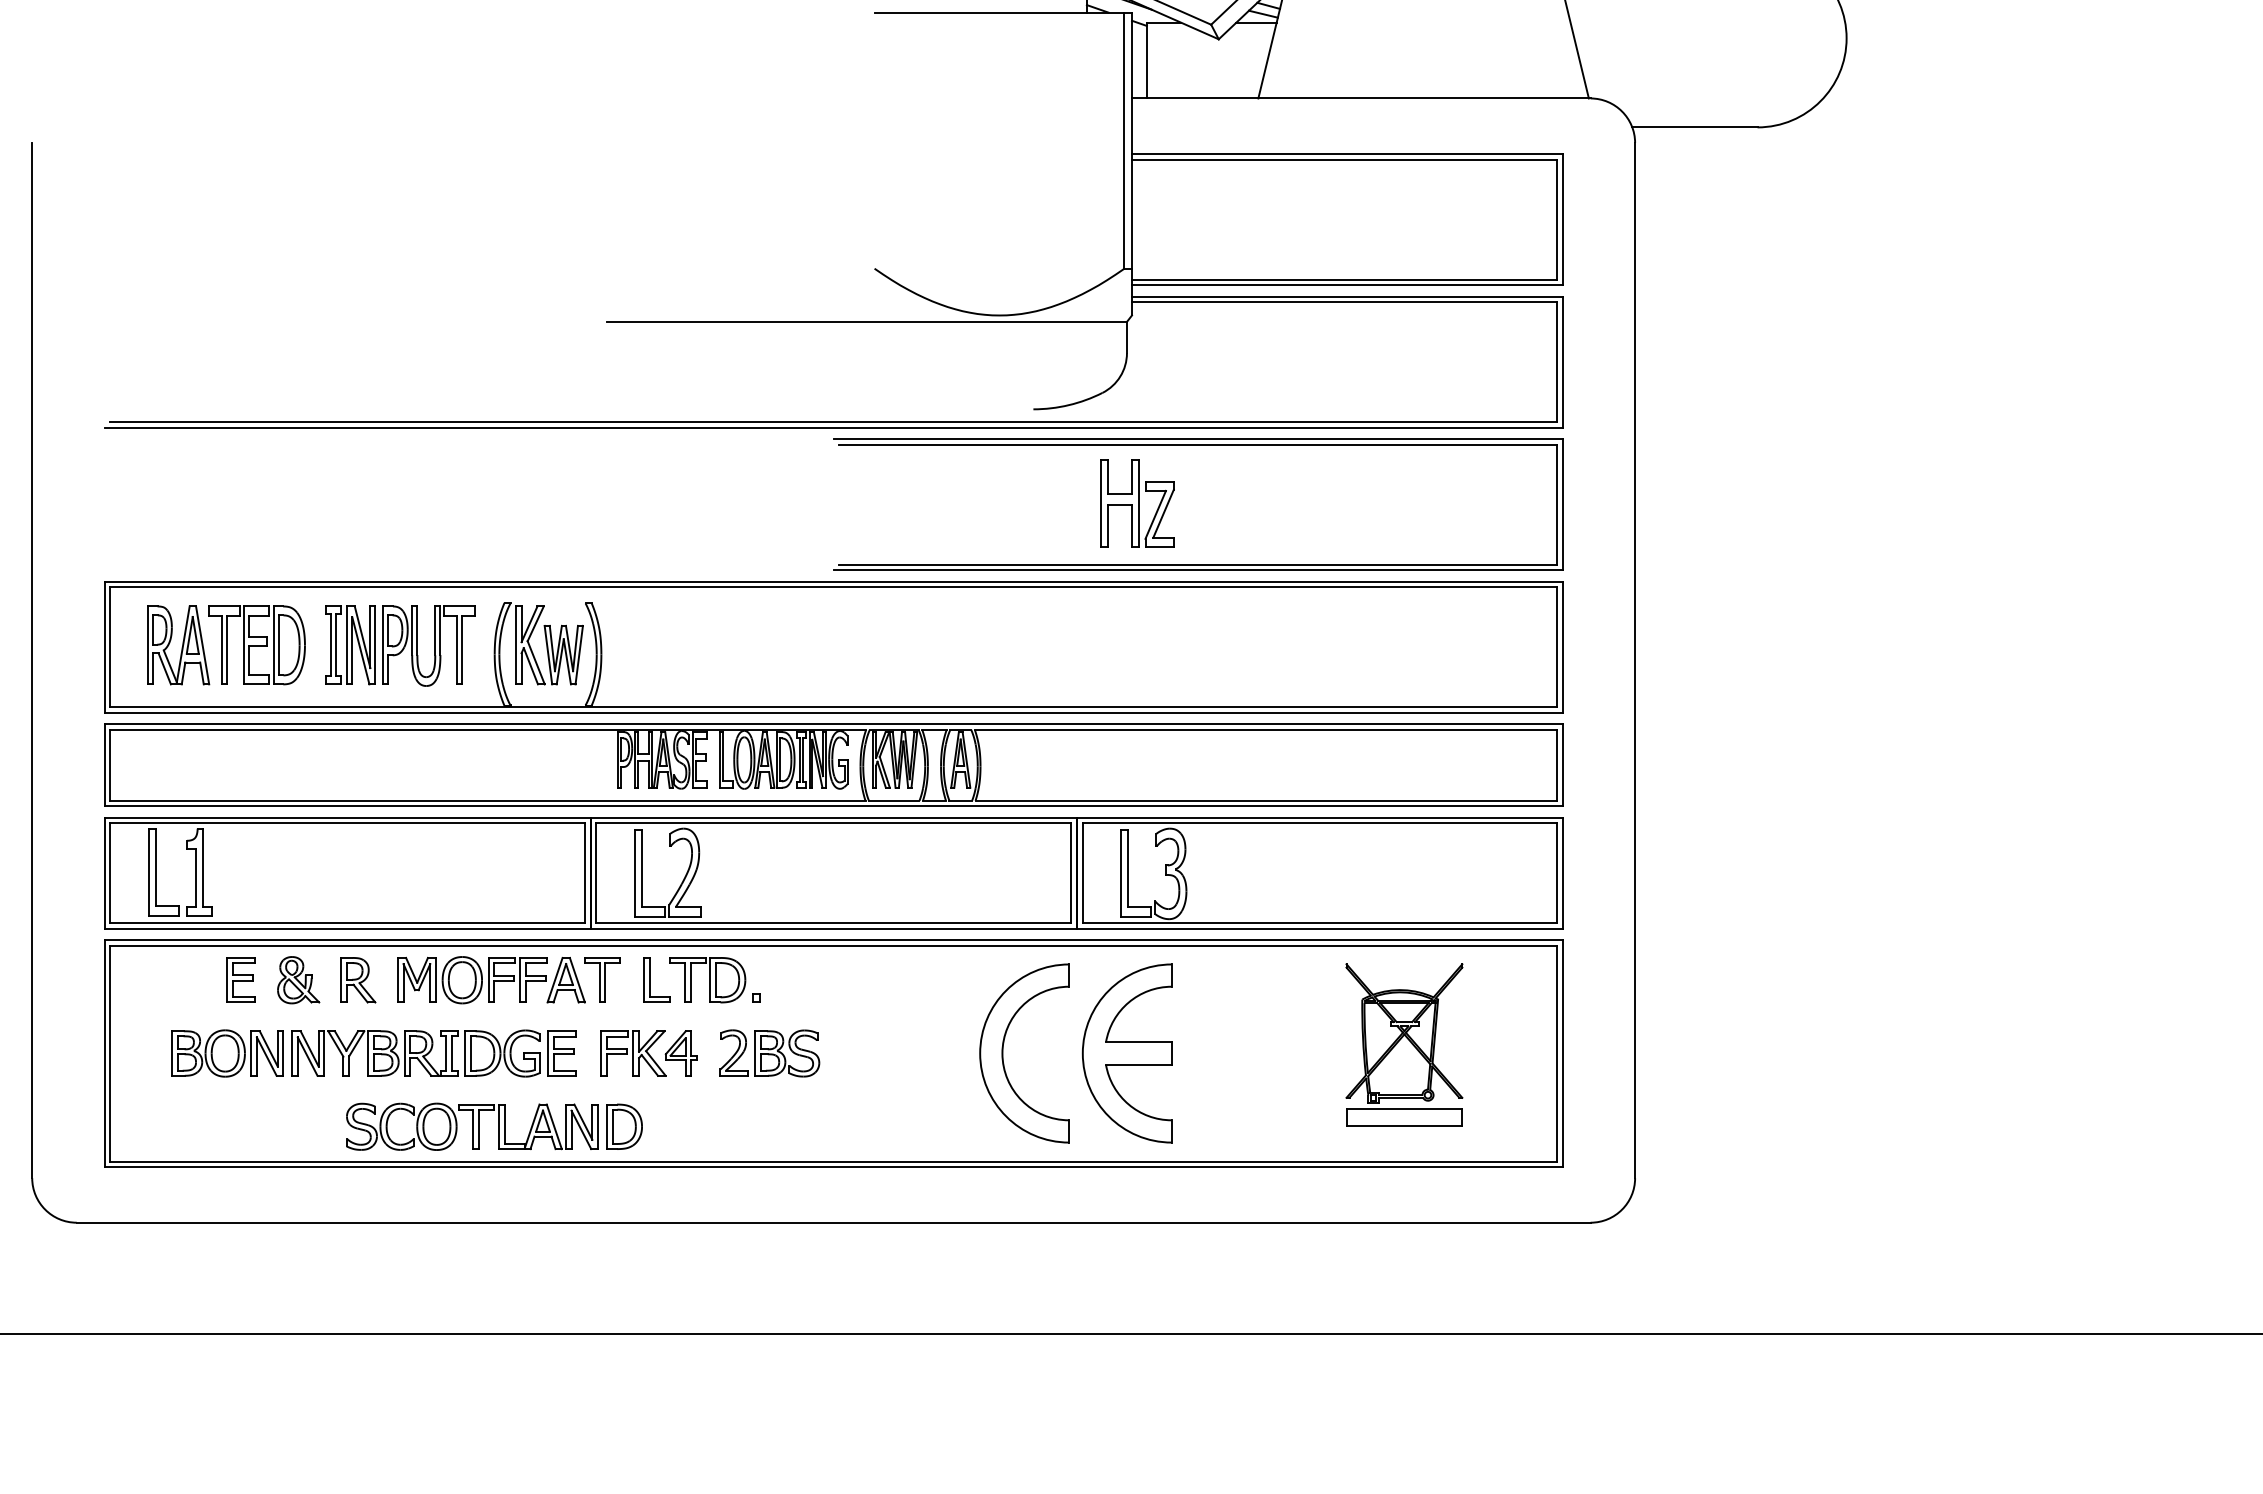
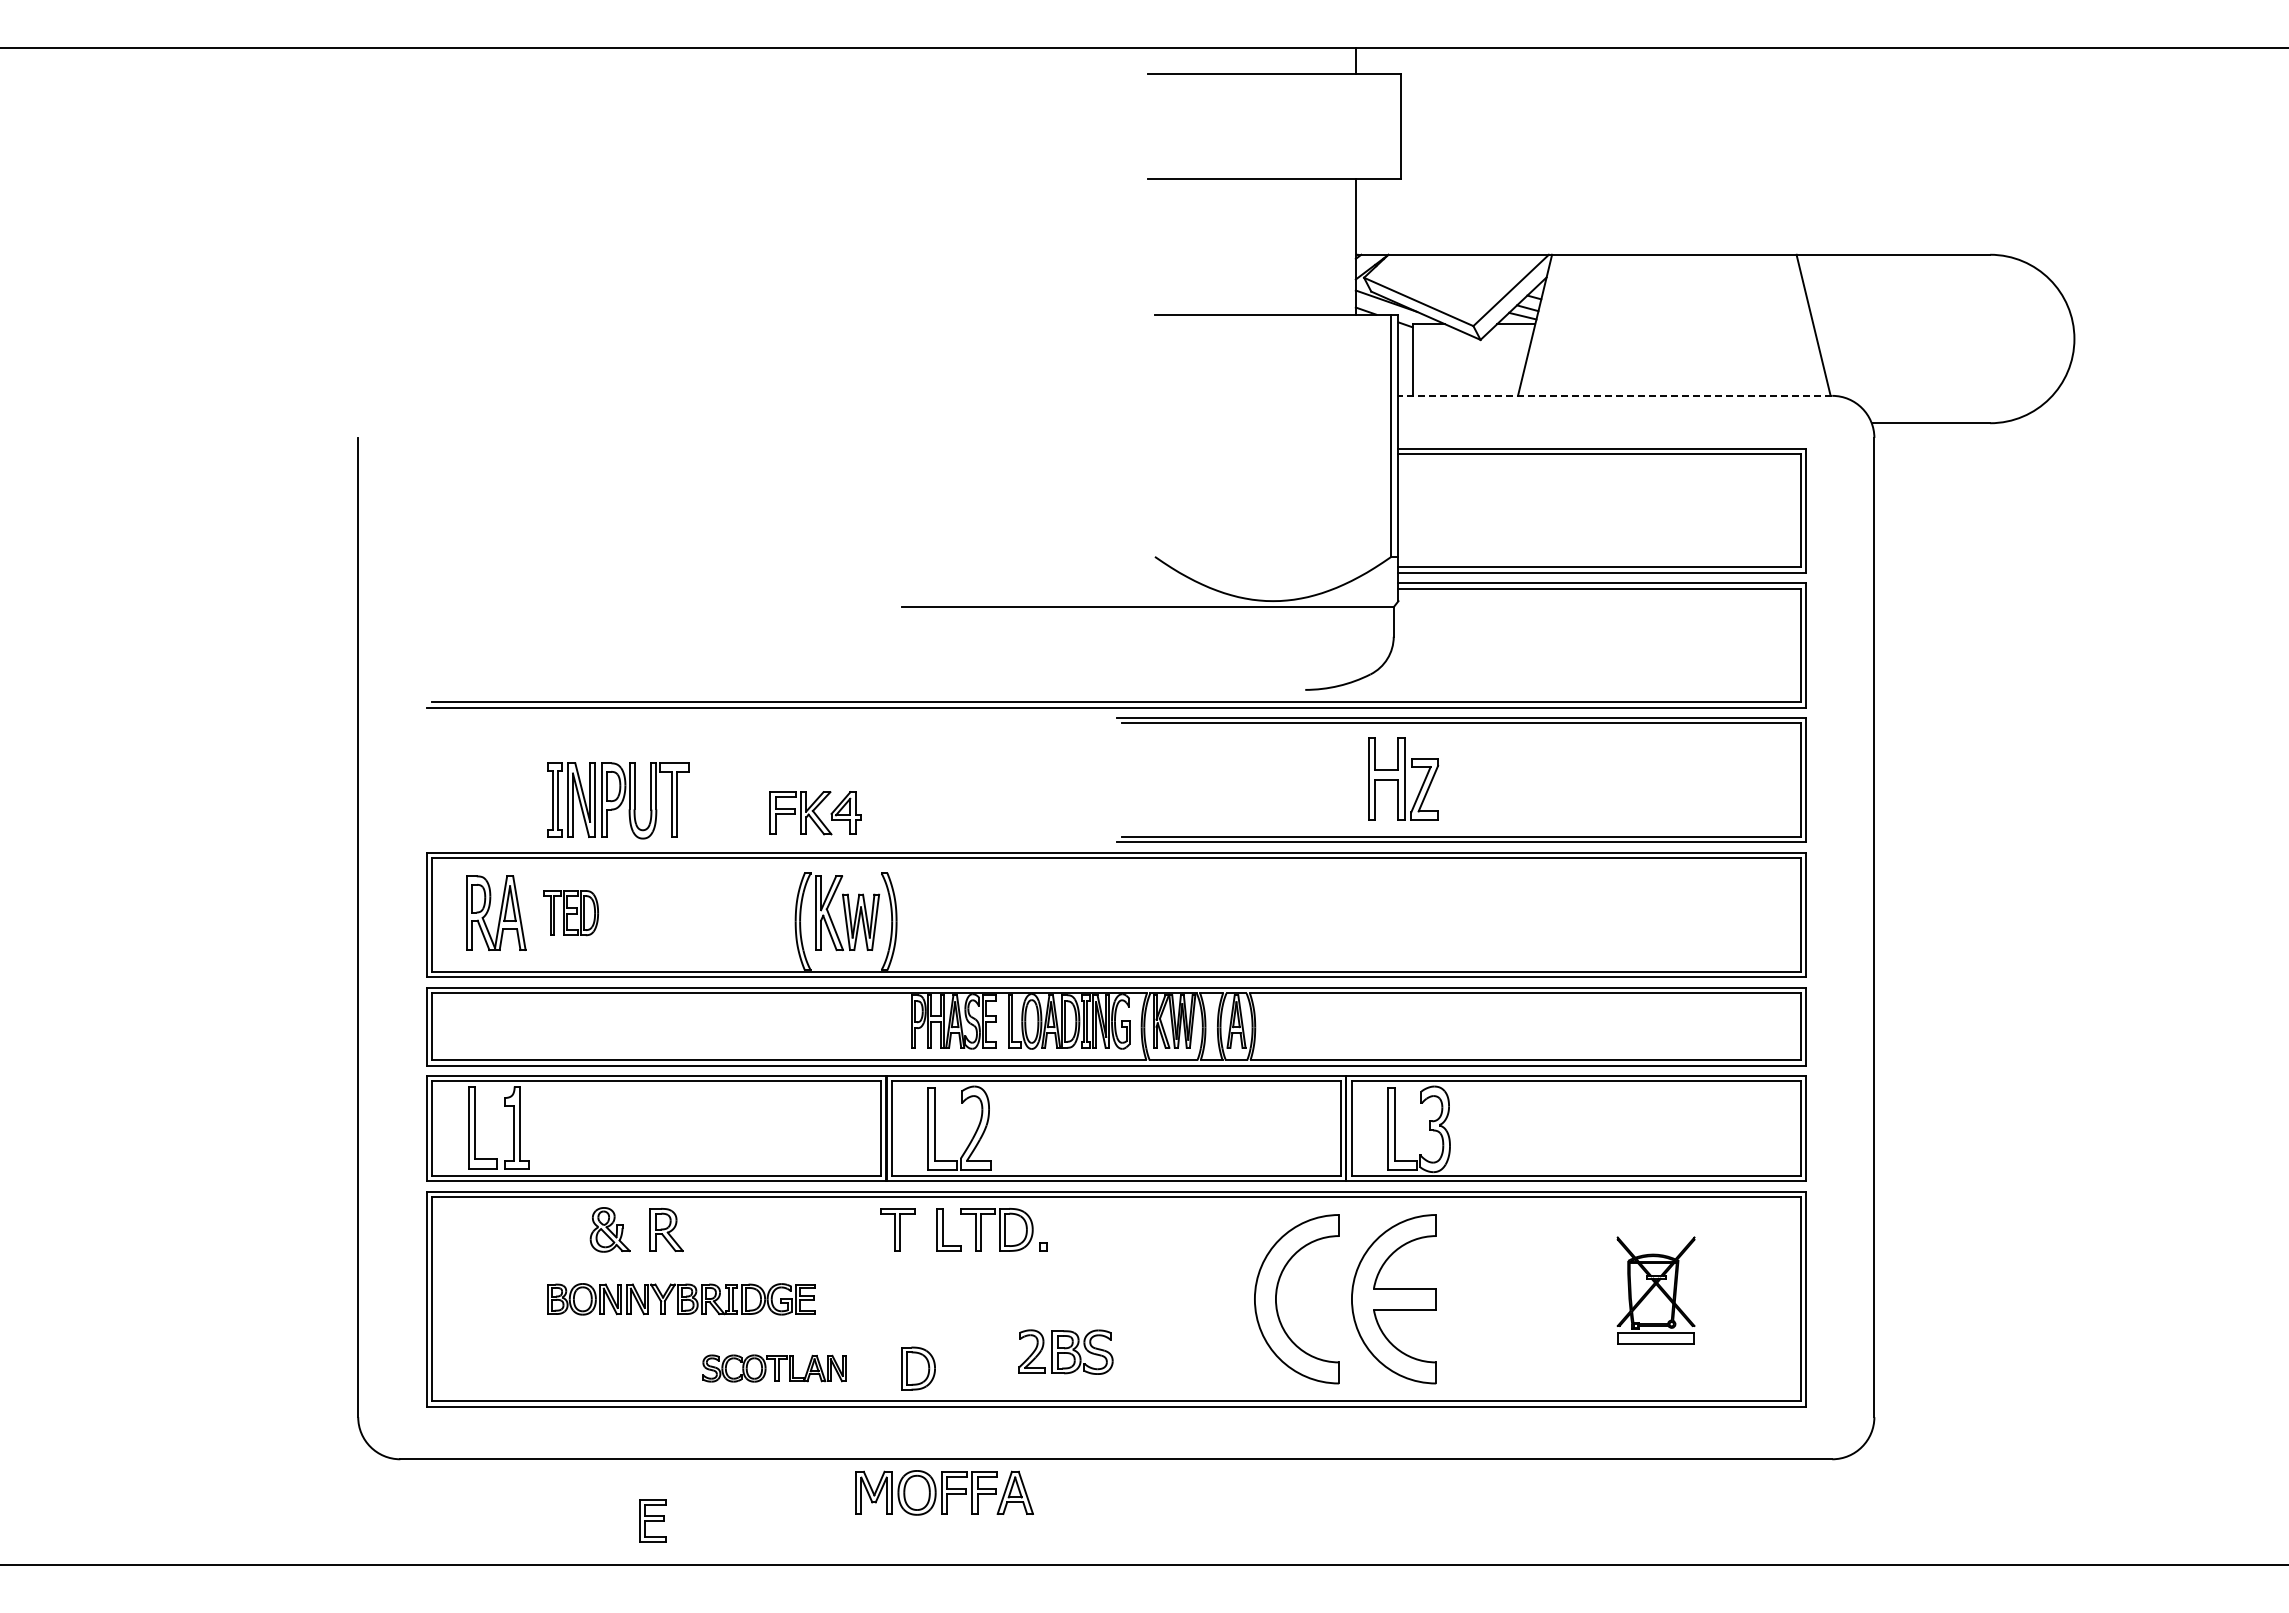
line: (1361, 98) -> (1615, 395), solid -> dashed
part: (256, 644) -> (570, 912), size x0.6
part: (400, 645) -> (618, 800), moved
part: (240, 979) -> (652, 1520), moved
part: (491, 979) -> (944, 1492), moved
part: (1403, 1044) -> (1655, 1290), size x0.7
part: (769, 1052) -> (1065, 1351), moved
part: (372, 1053) -> (680, 1299), size x0.7
part: (648, 1053) -> (815, 813), moved
part: (472, 1126) -> (774, 1368), size x0.6

